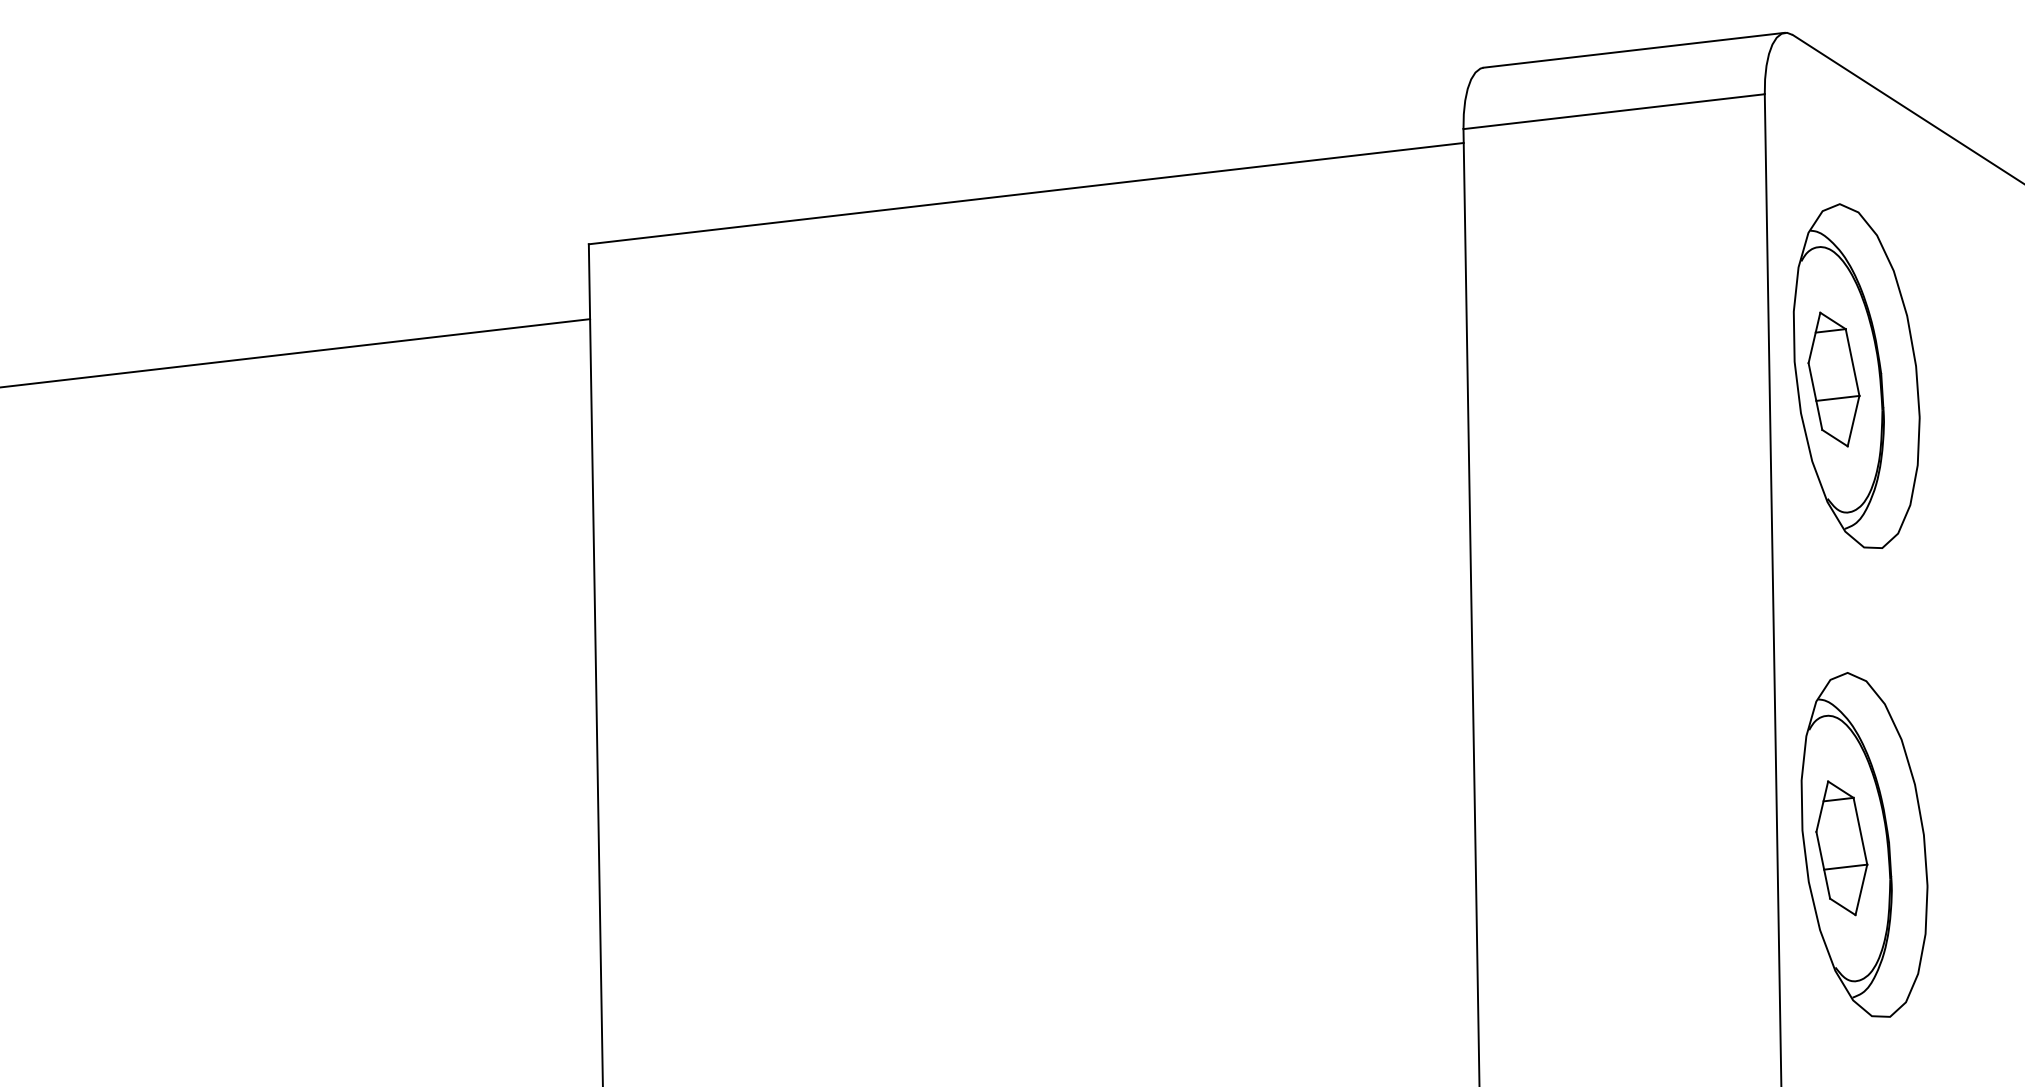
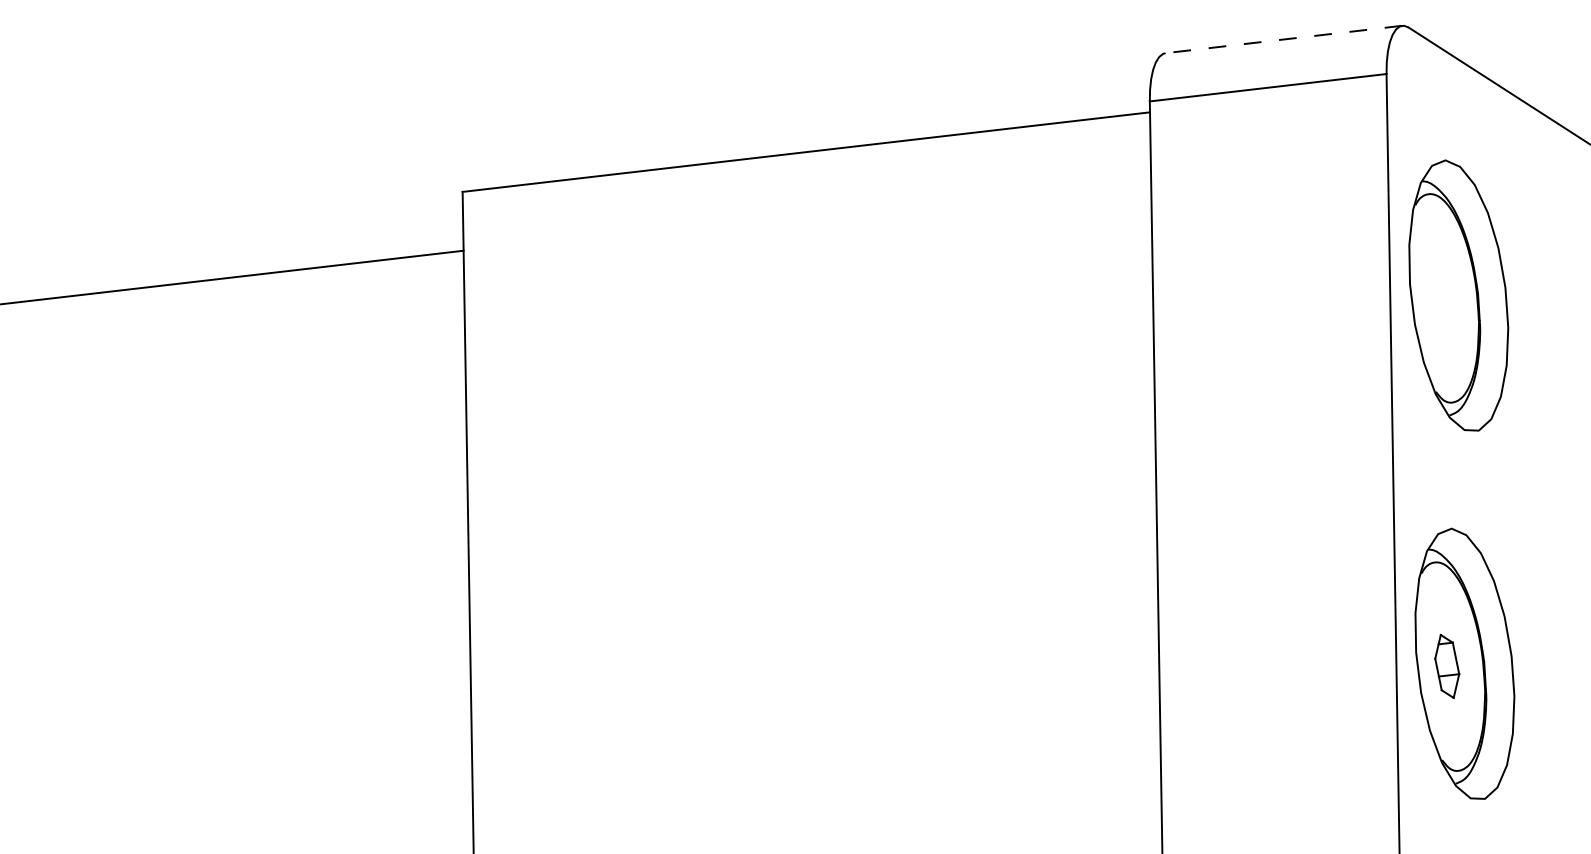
line: (1633, 50) -> (1283, 39), solid -> dashed
part: (1833, 378) -> (1440, 297), removed
part: (1842, 848) -> (1447, 666), size x0.6

